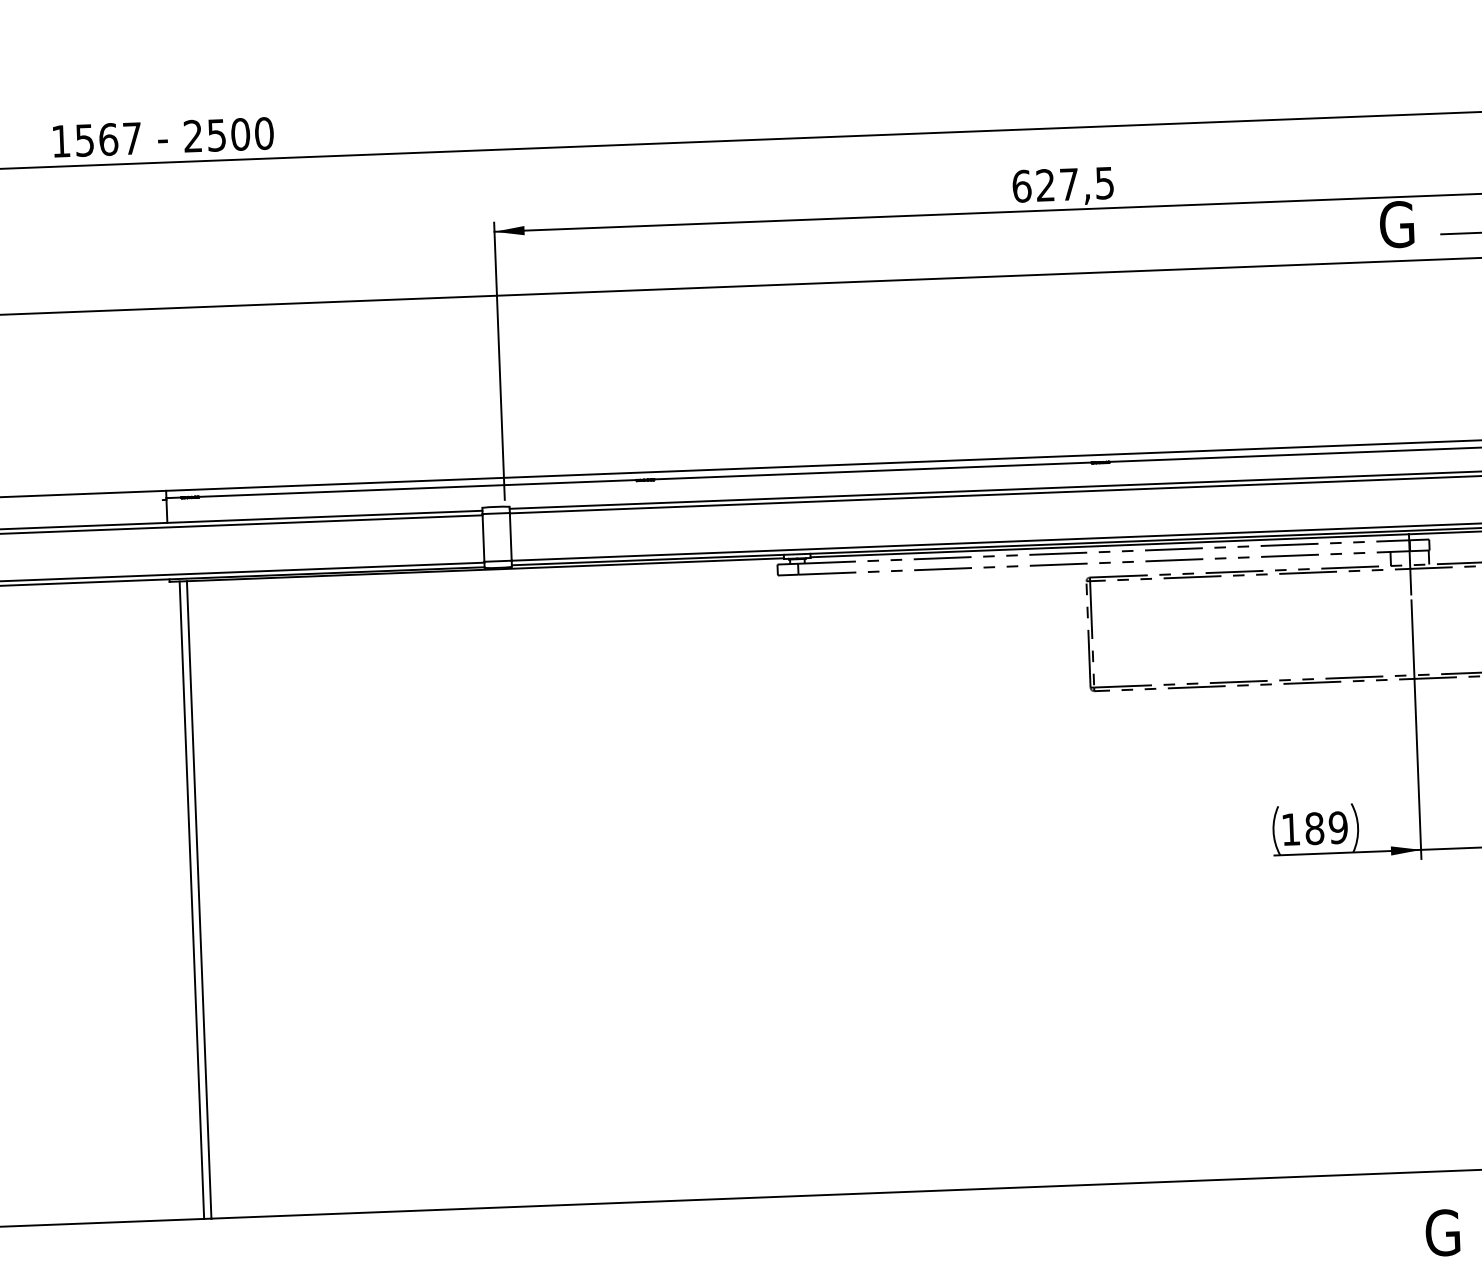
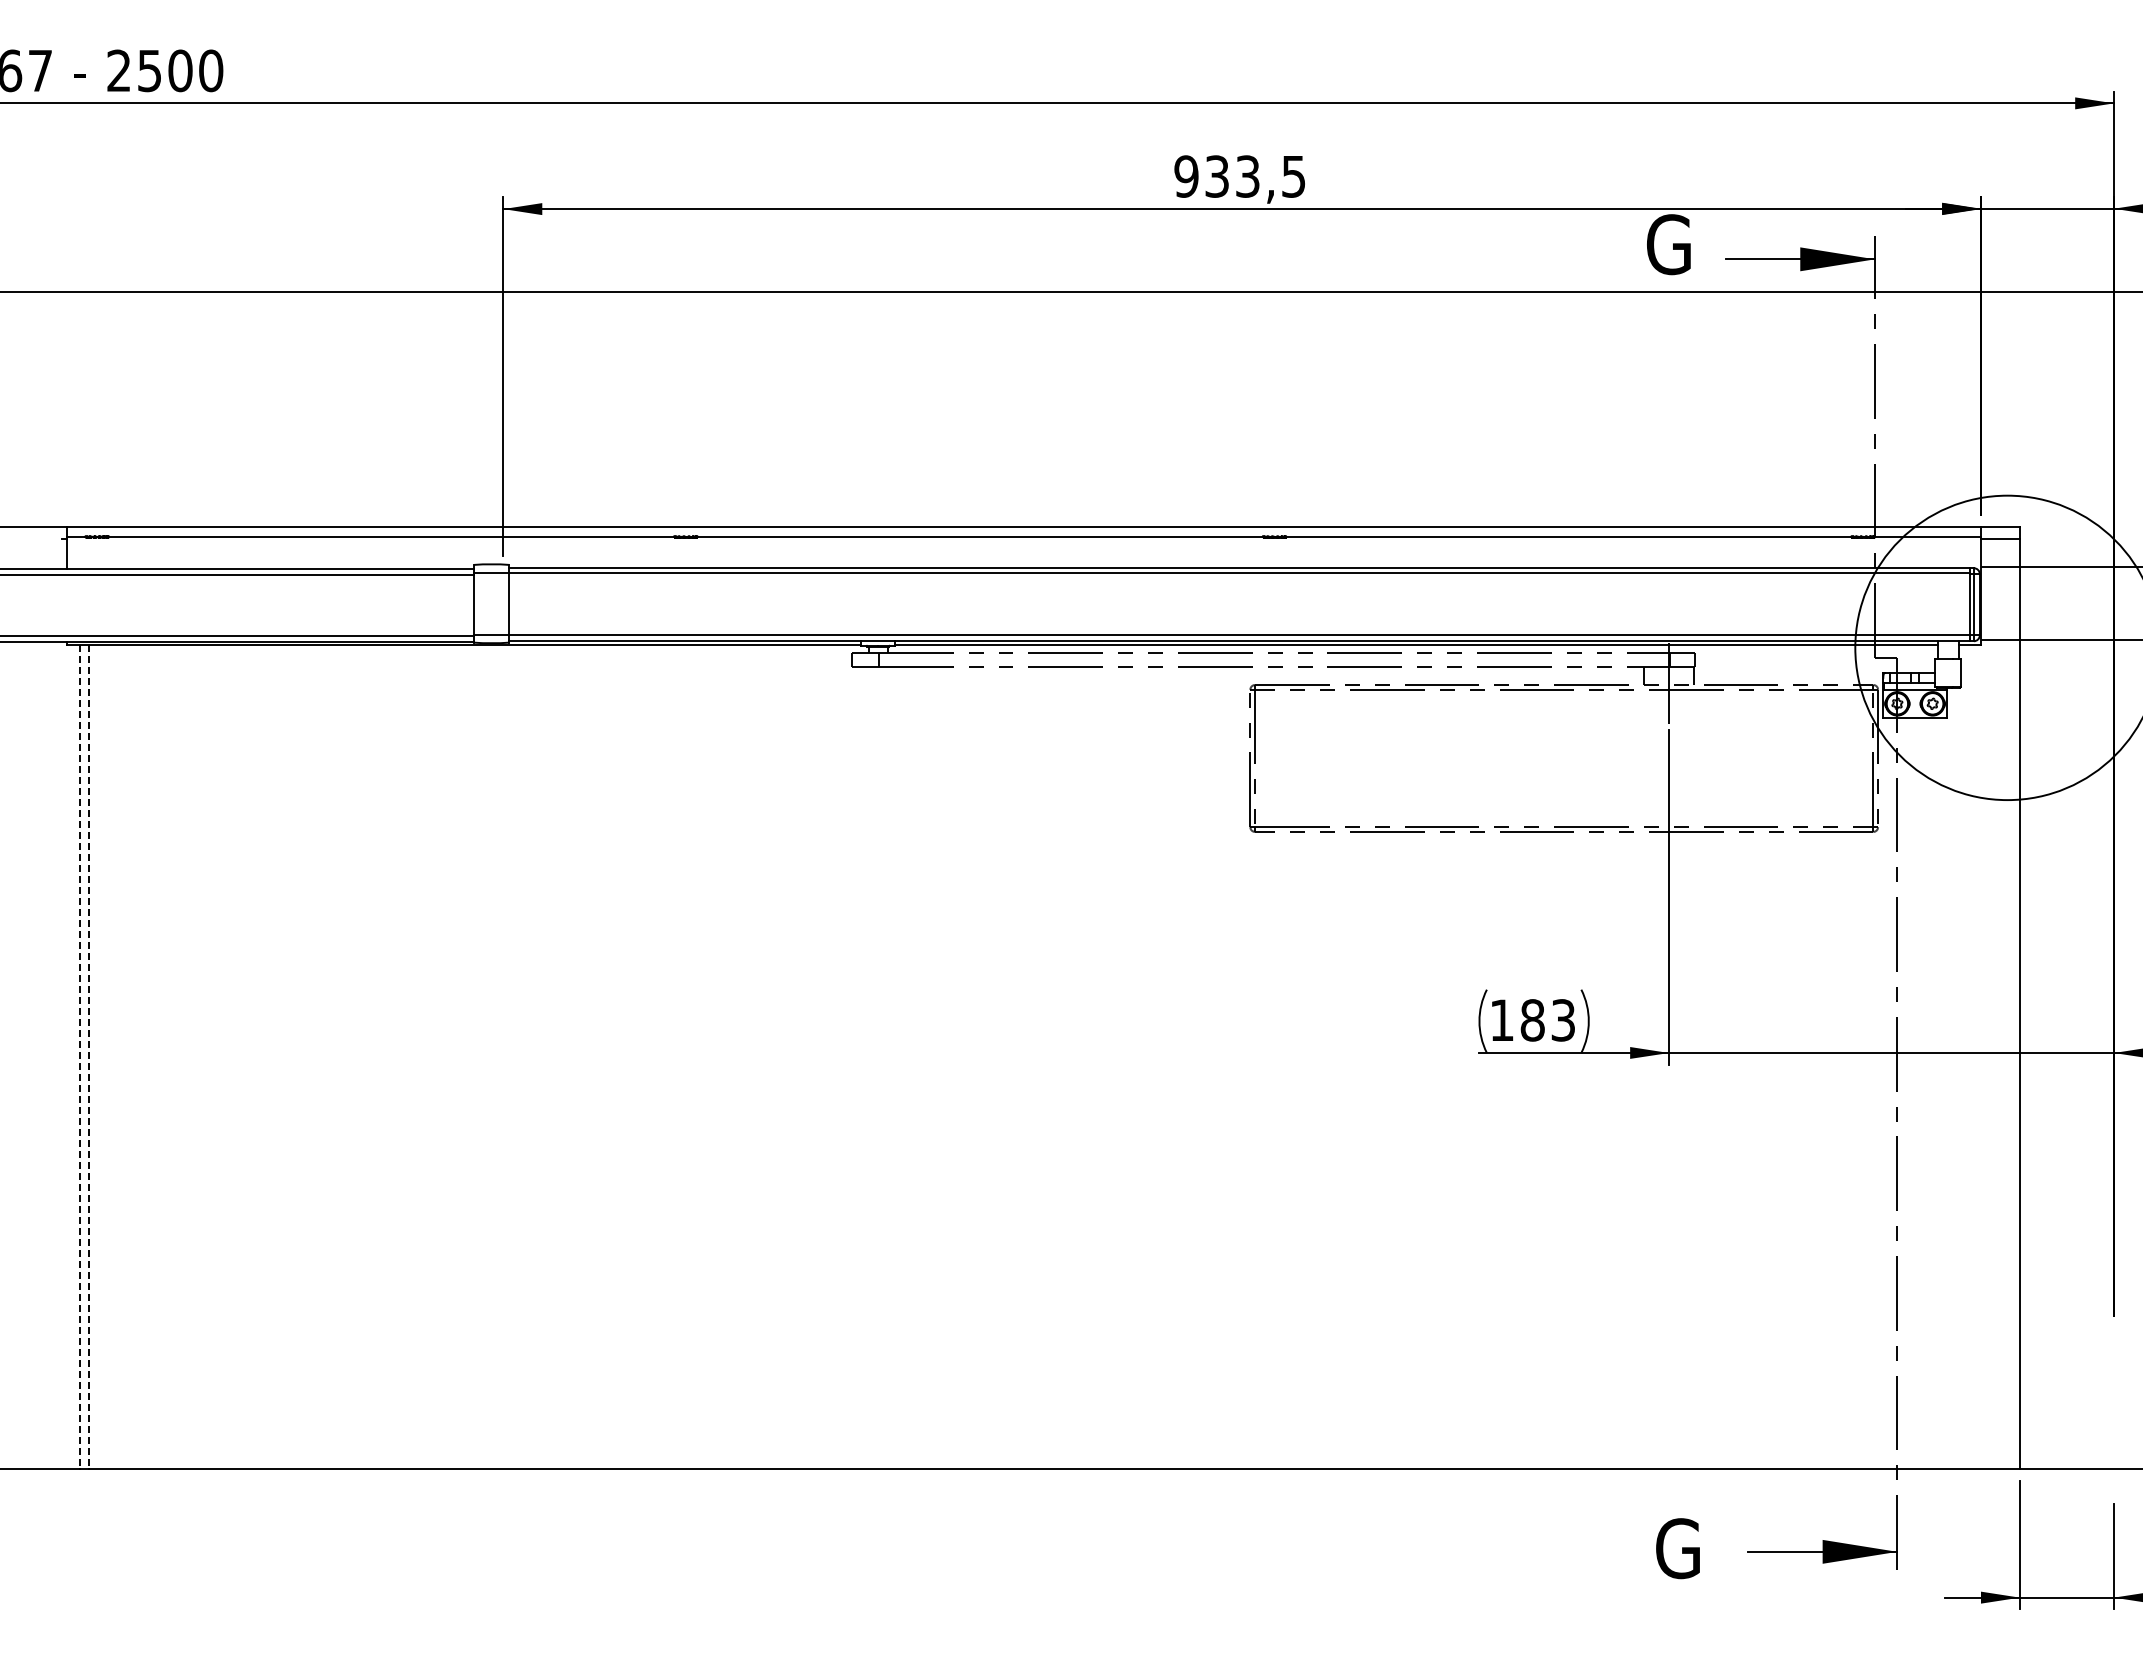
text: (1045, 185) -> (1216, 176), 627,5 -> 933,5
text: (1338, 827) -> (1563, 1020), 189 -> 183
line: (191, 900) -> (79, 1057), solid -> dashed
line: (199, 900) -> (89, 1057), solid -> dashed

